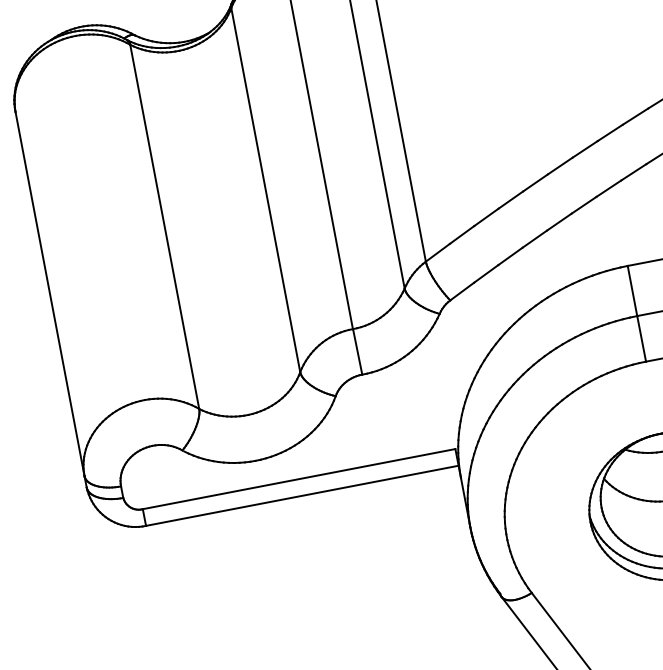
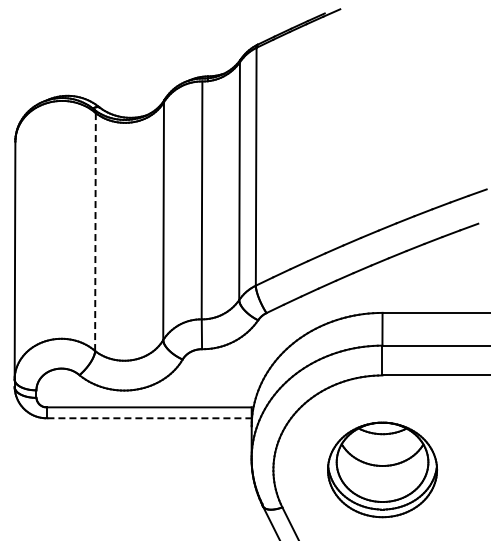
line: (164, 227) -> (95, 232), solid -> dashed
line: (303, 495) -> (150, 418), solid -> dashed

